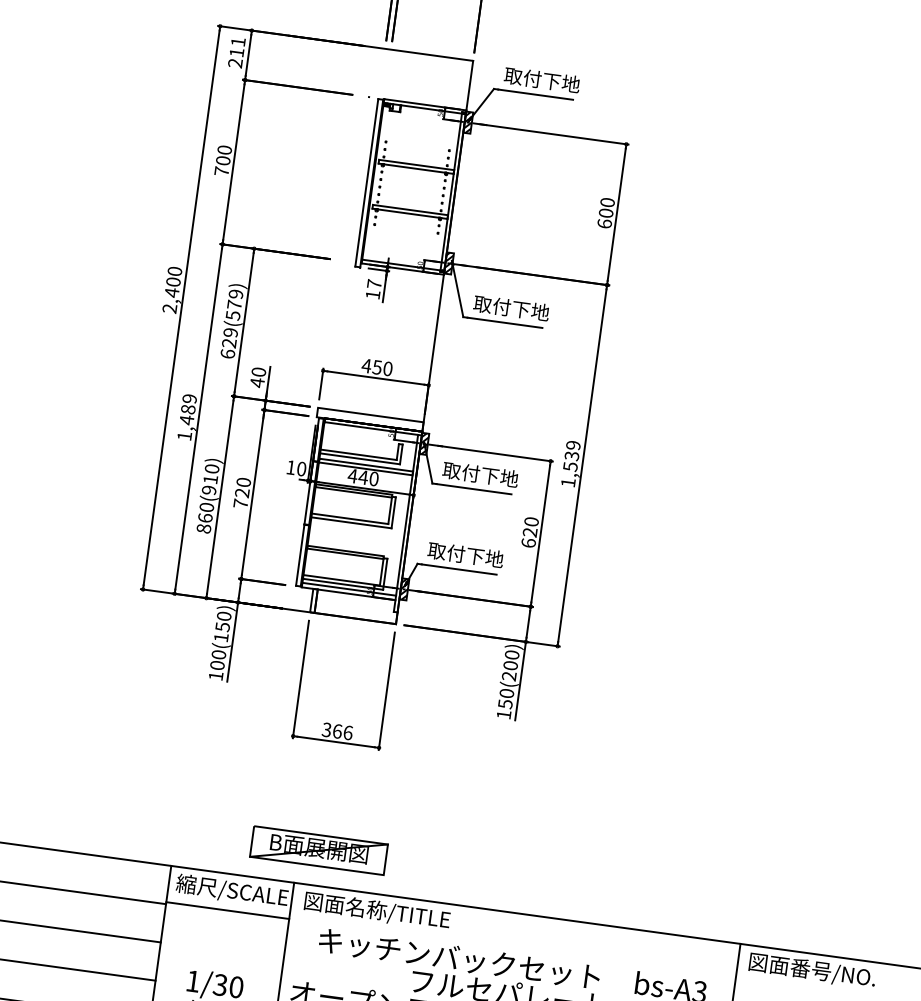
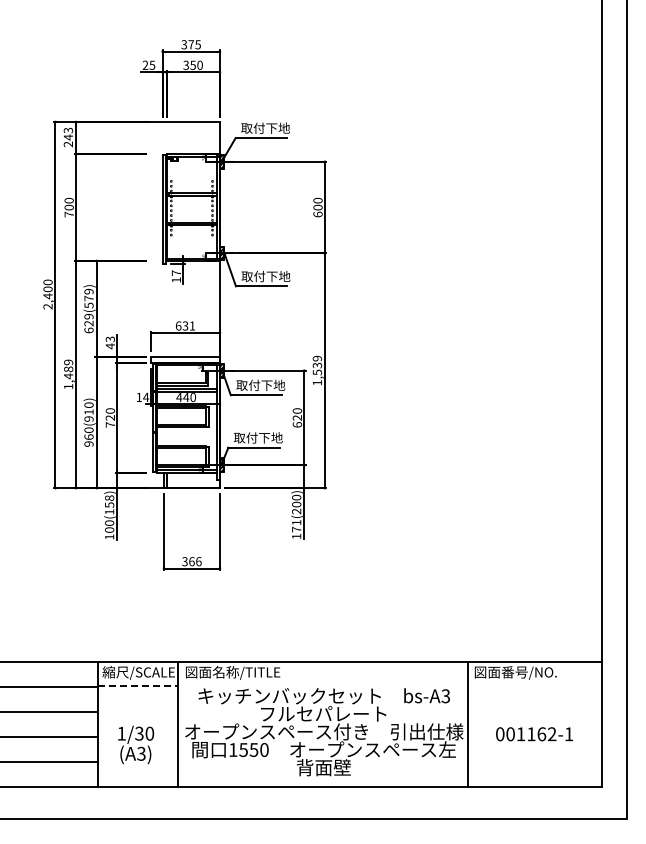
text: (237, 46) -> (68, 133), 211 -> 243
text: (377, 366) -> (185, 325), 450 -> 631
text: (257, 372) -> (109, 339), 40 -> 43
text: (302, 469) -> (146, 397), 10 -> 14
text: (203, 527) -> (88, 443), 860(910) -> 960(910)
text: (224, 615) -> (109, 497), 100(150) -> 100(158)
text: (506, 697) -> (296, 525), 150(200) -> 171(200)
part: (318, 850) -> (190, 639), removed
line: (227, 910) -> (137, 685), solid -> dashed

